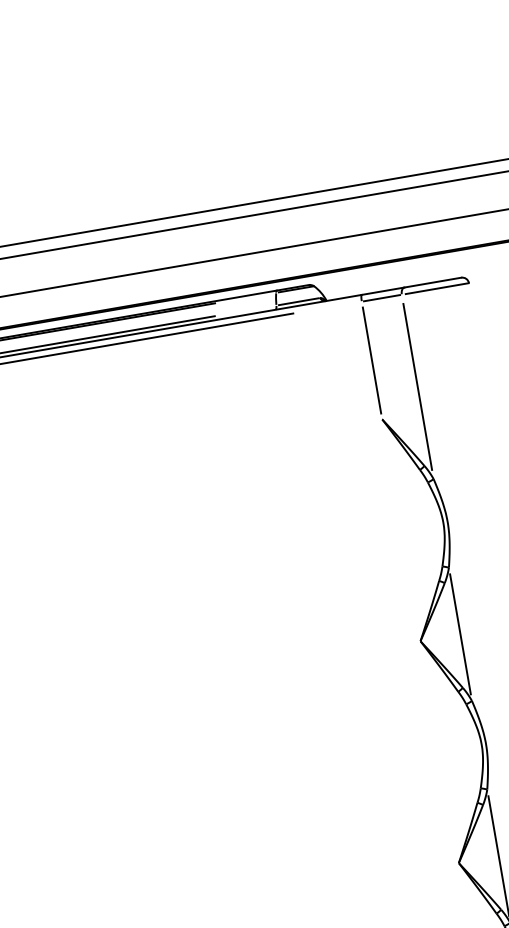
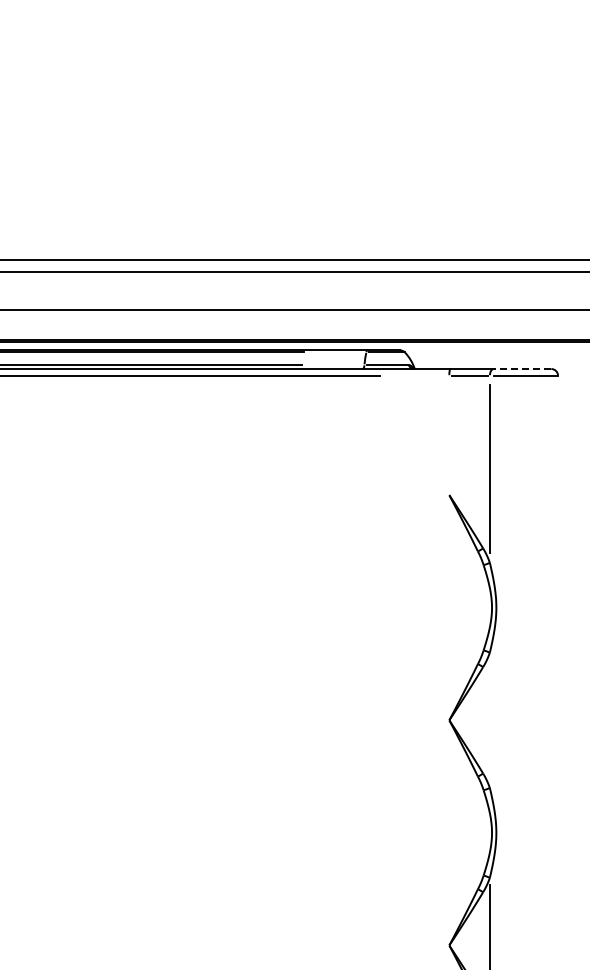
line: (432, 283) -> (522, 369), solid -> dashed
line: (372, 360) -> (449, 435), removed
line: (460, 634) -> (489, 720), removed

